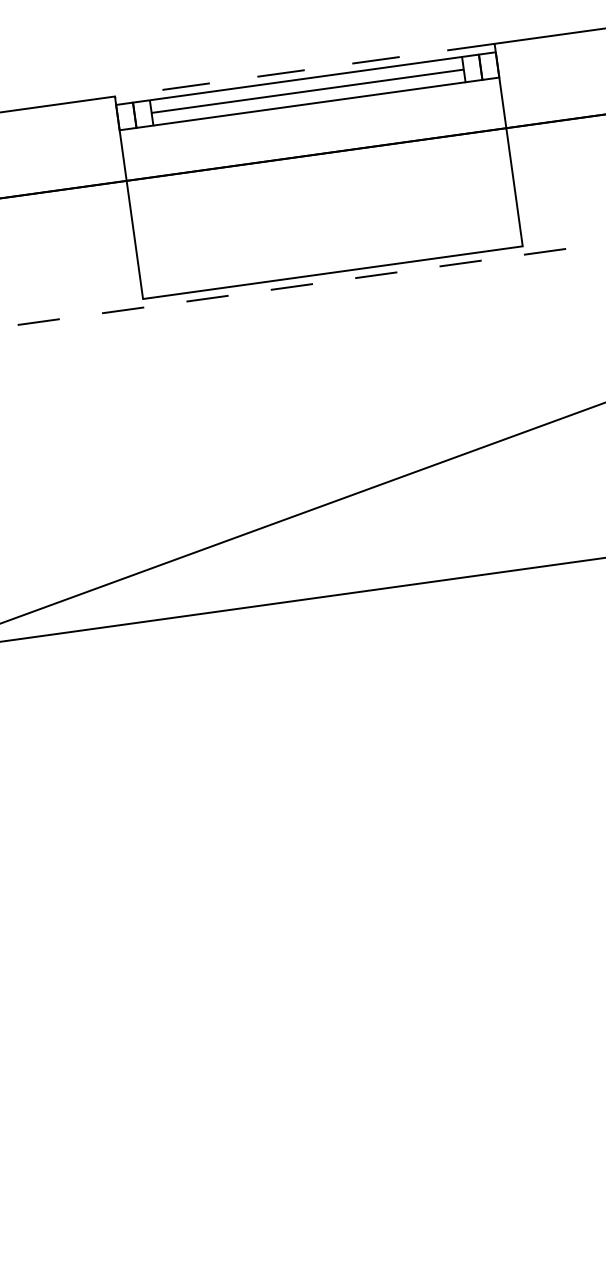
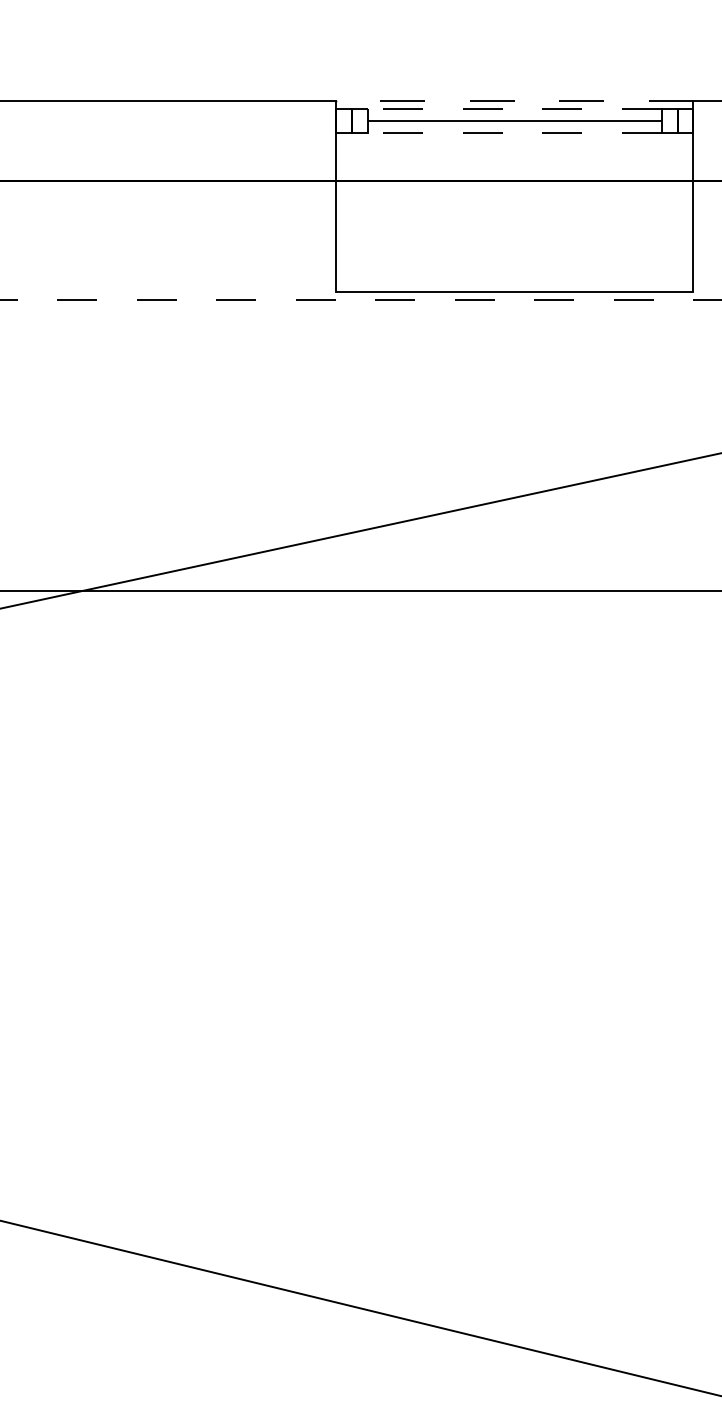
line: (305, 79) -> (514, 109), solid -> dashed
line: (309, 103) -> (514, 132), solid -> dashed

